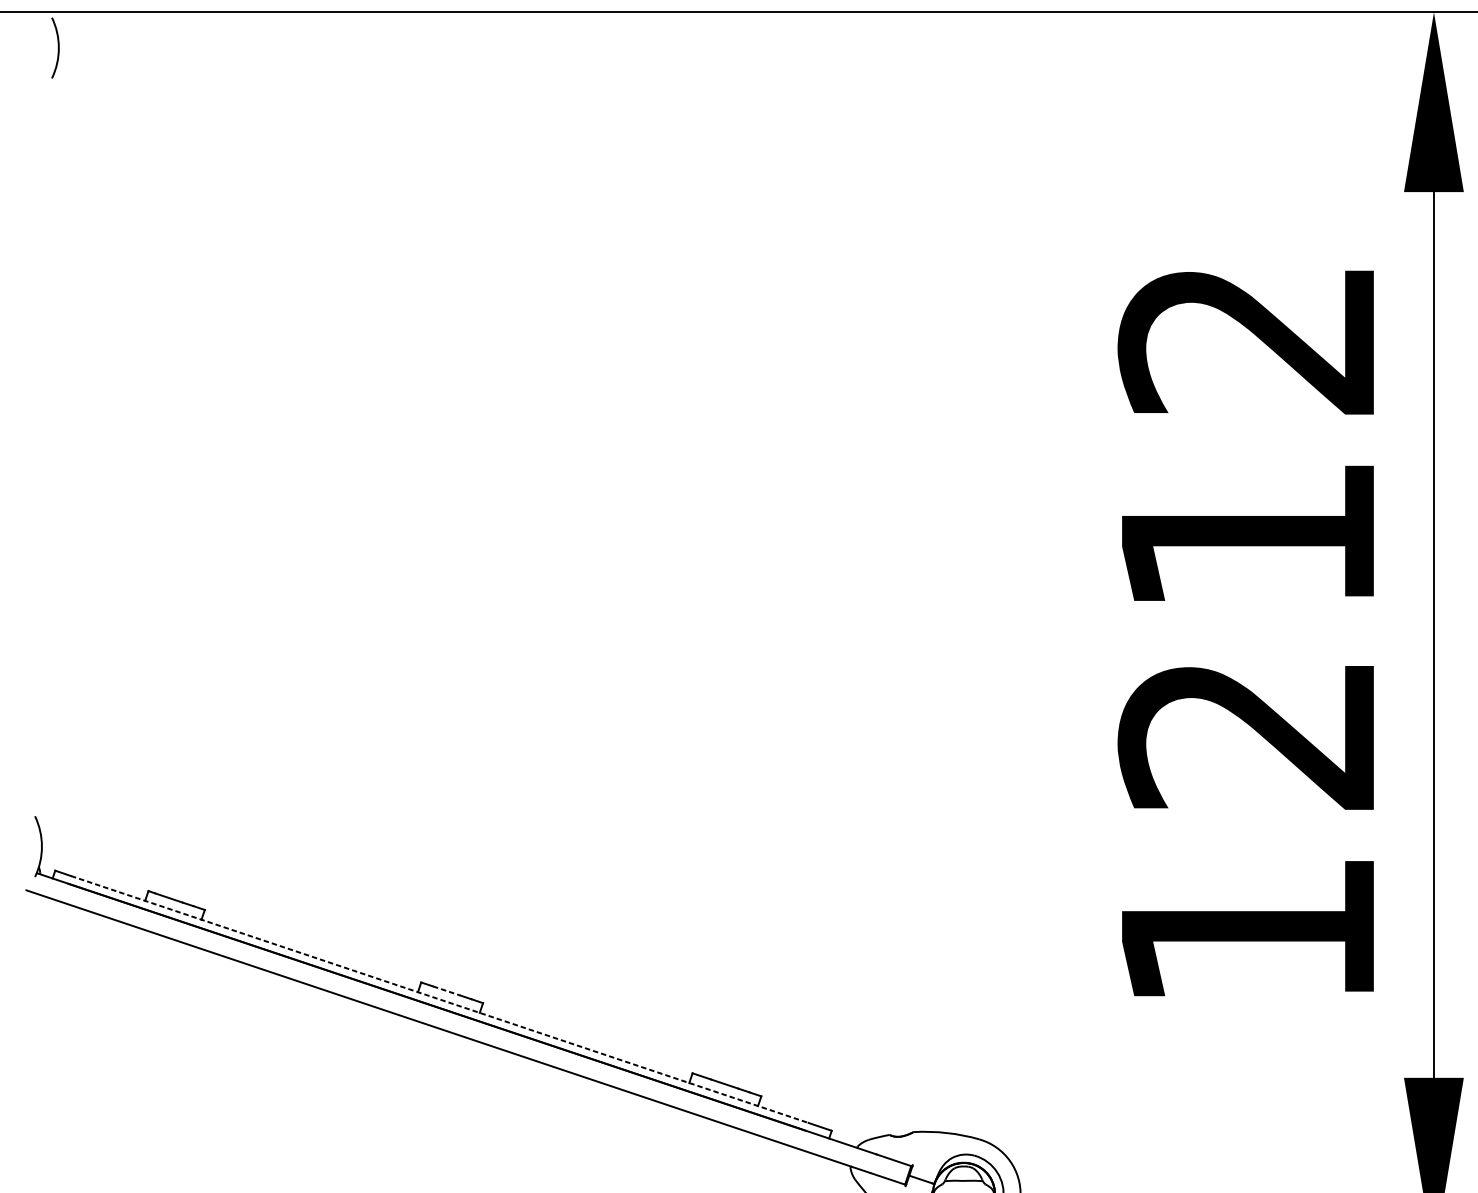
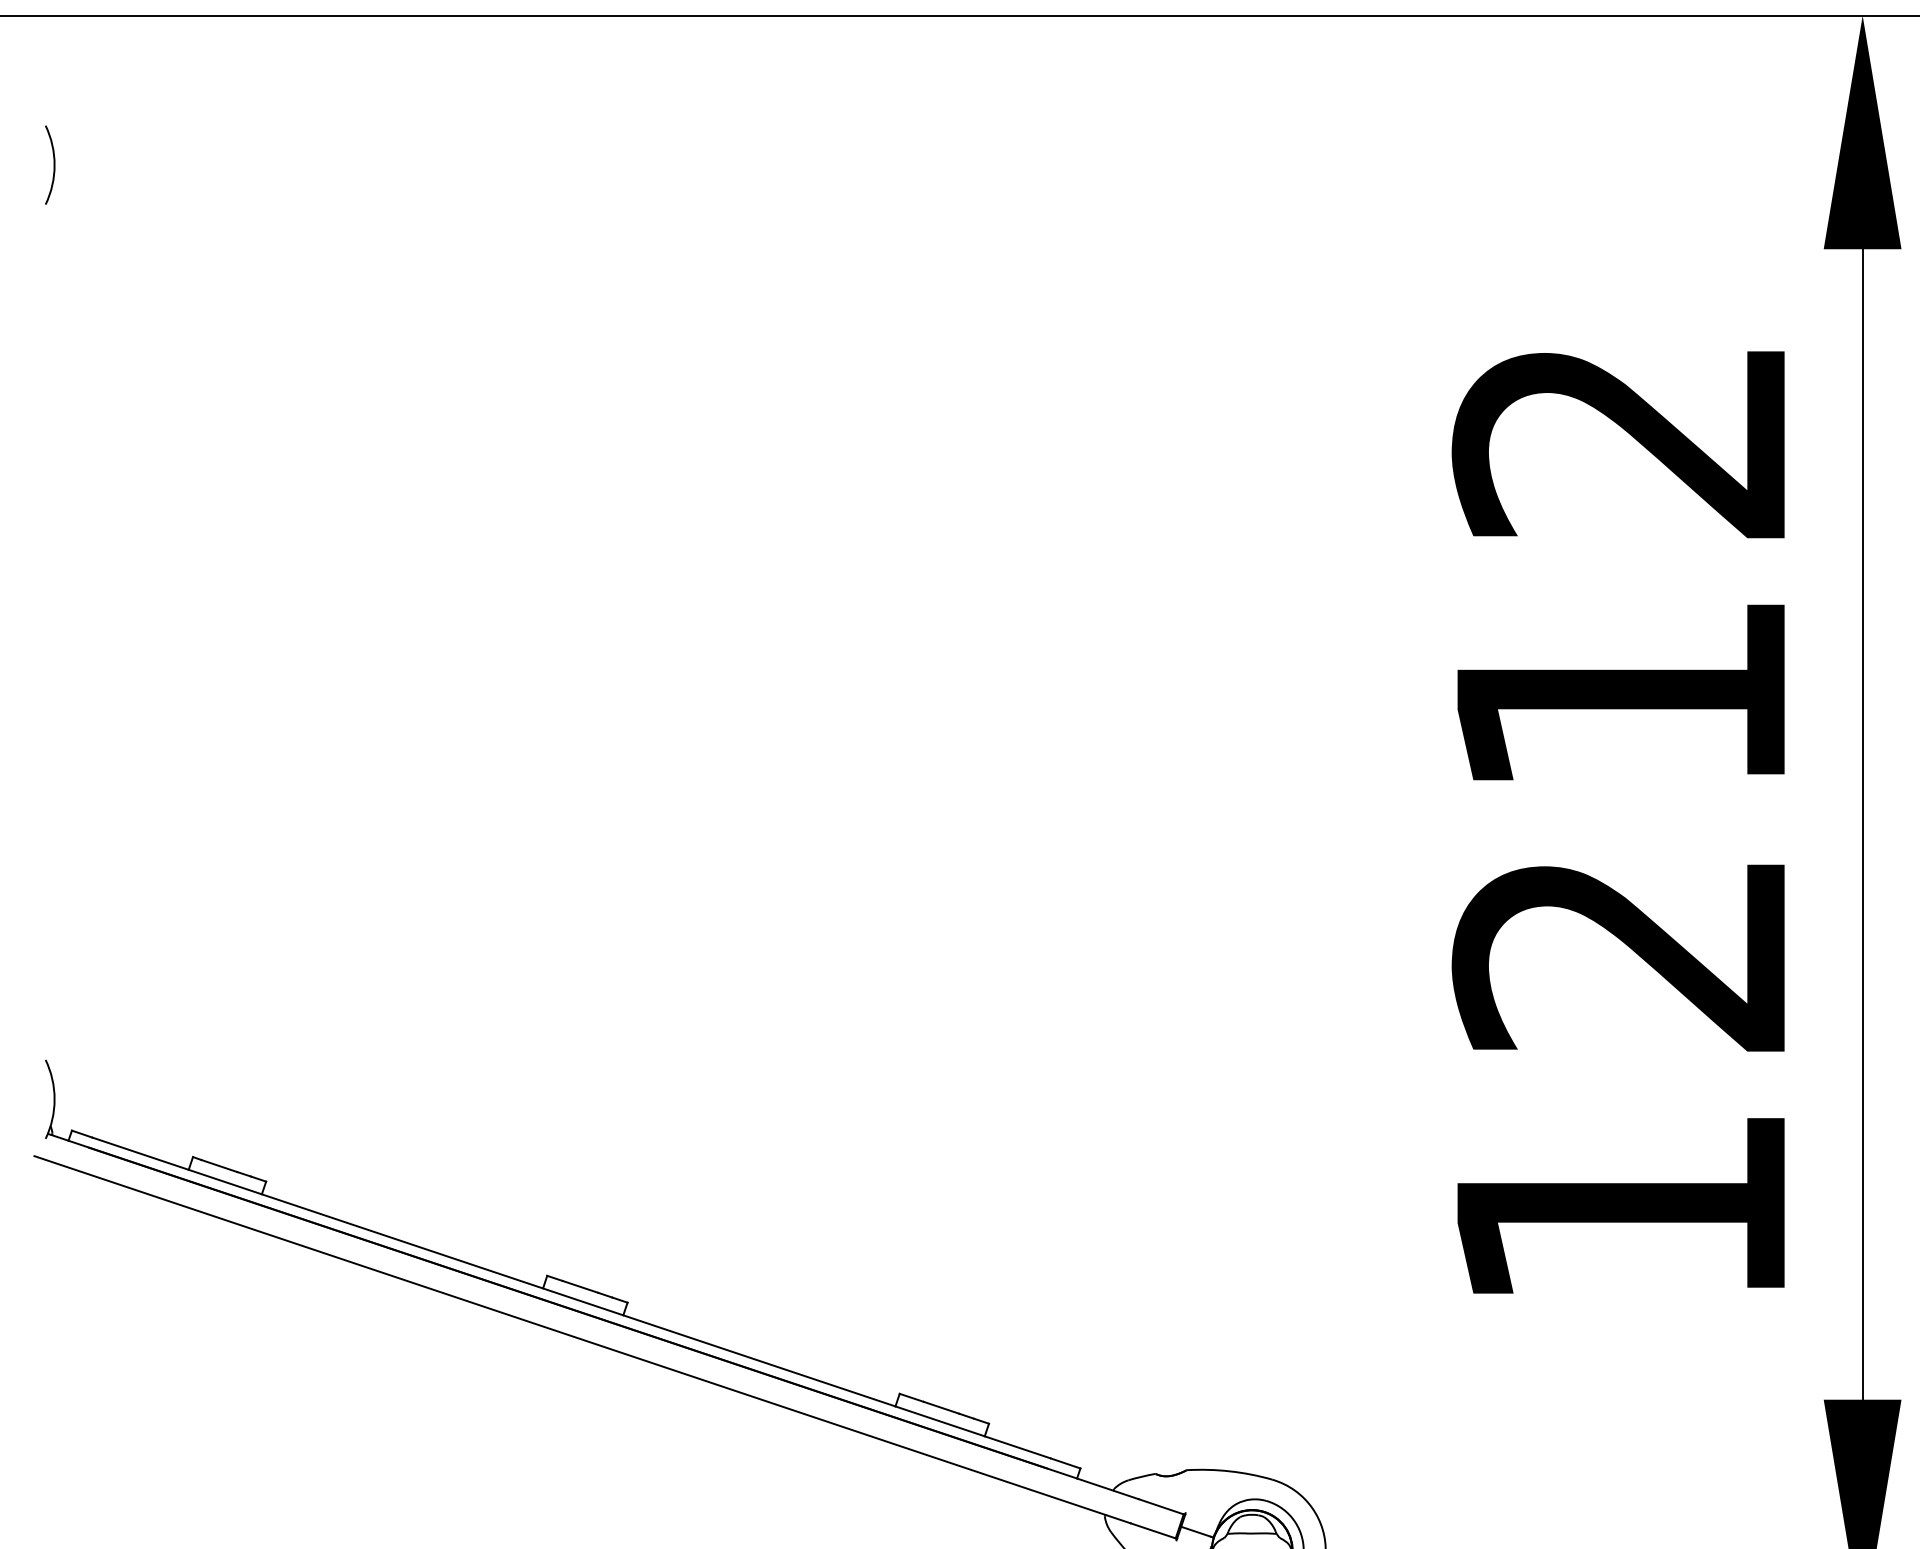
arc: (58, 47) -> (53, 164), moved
line: (446, 990) -> (580, 1286), dashed -> solid
line: (439, 999) -> (571, 1298), dashed -> solid

